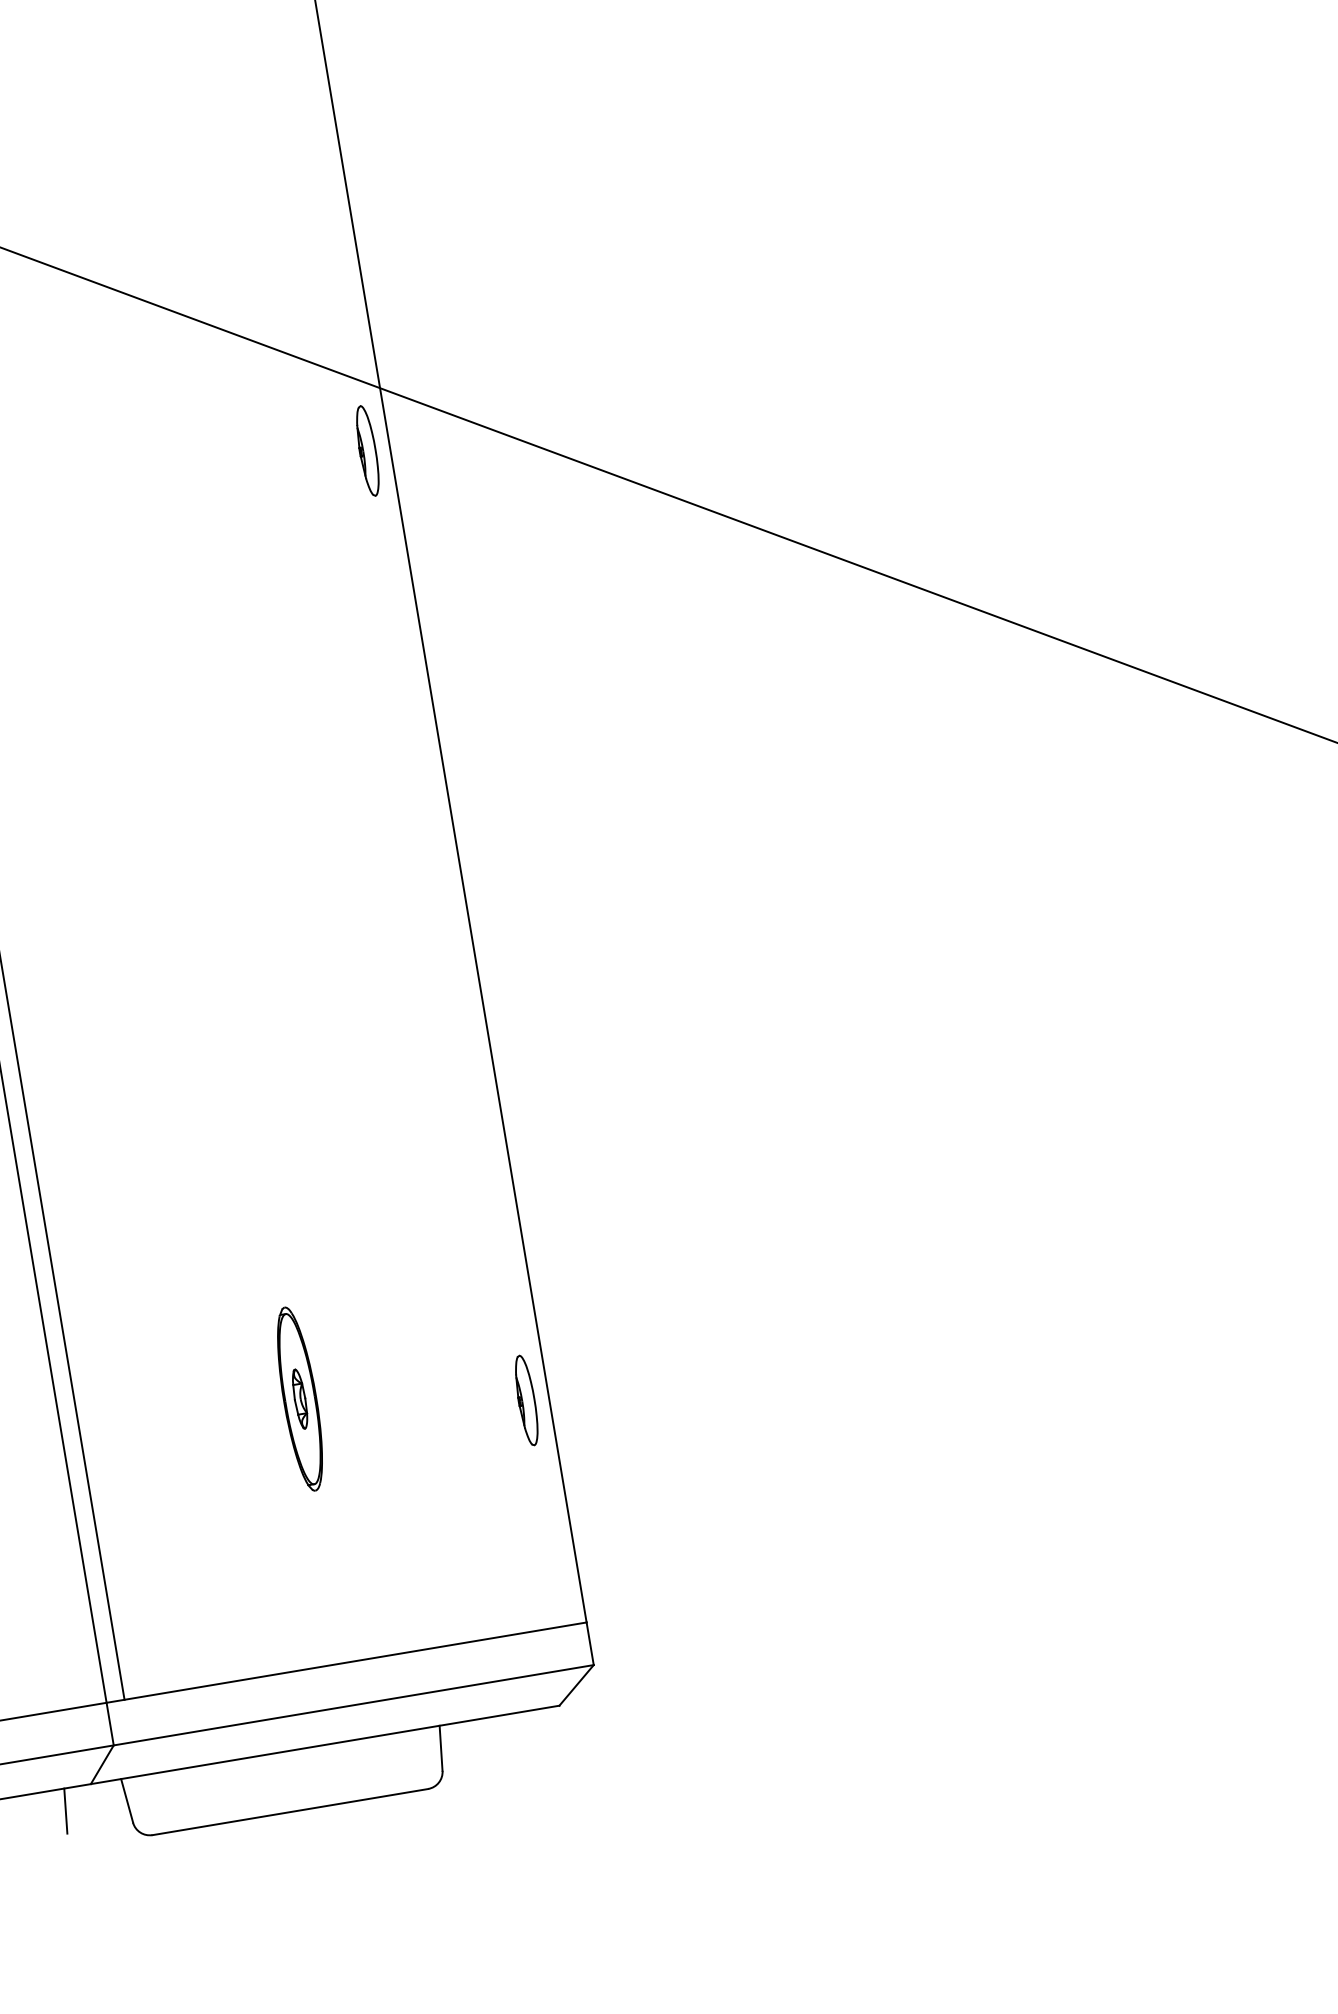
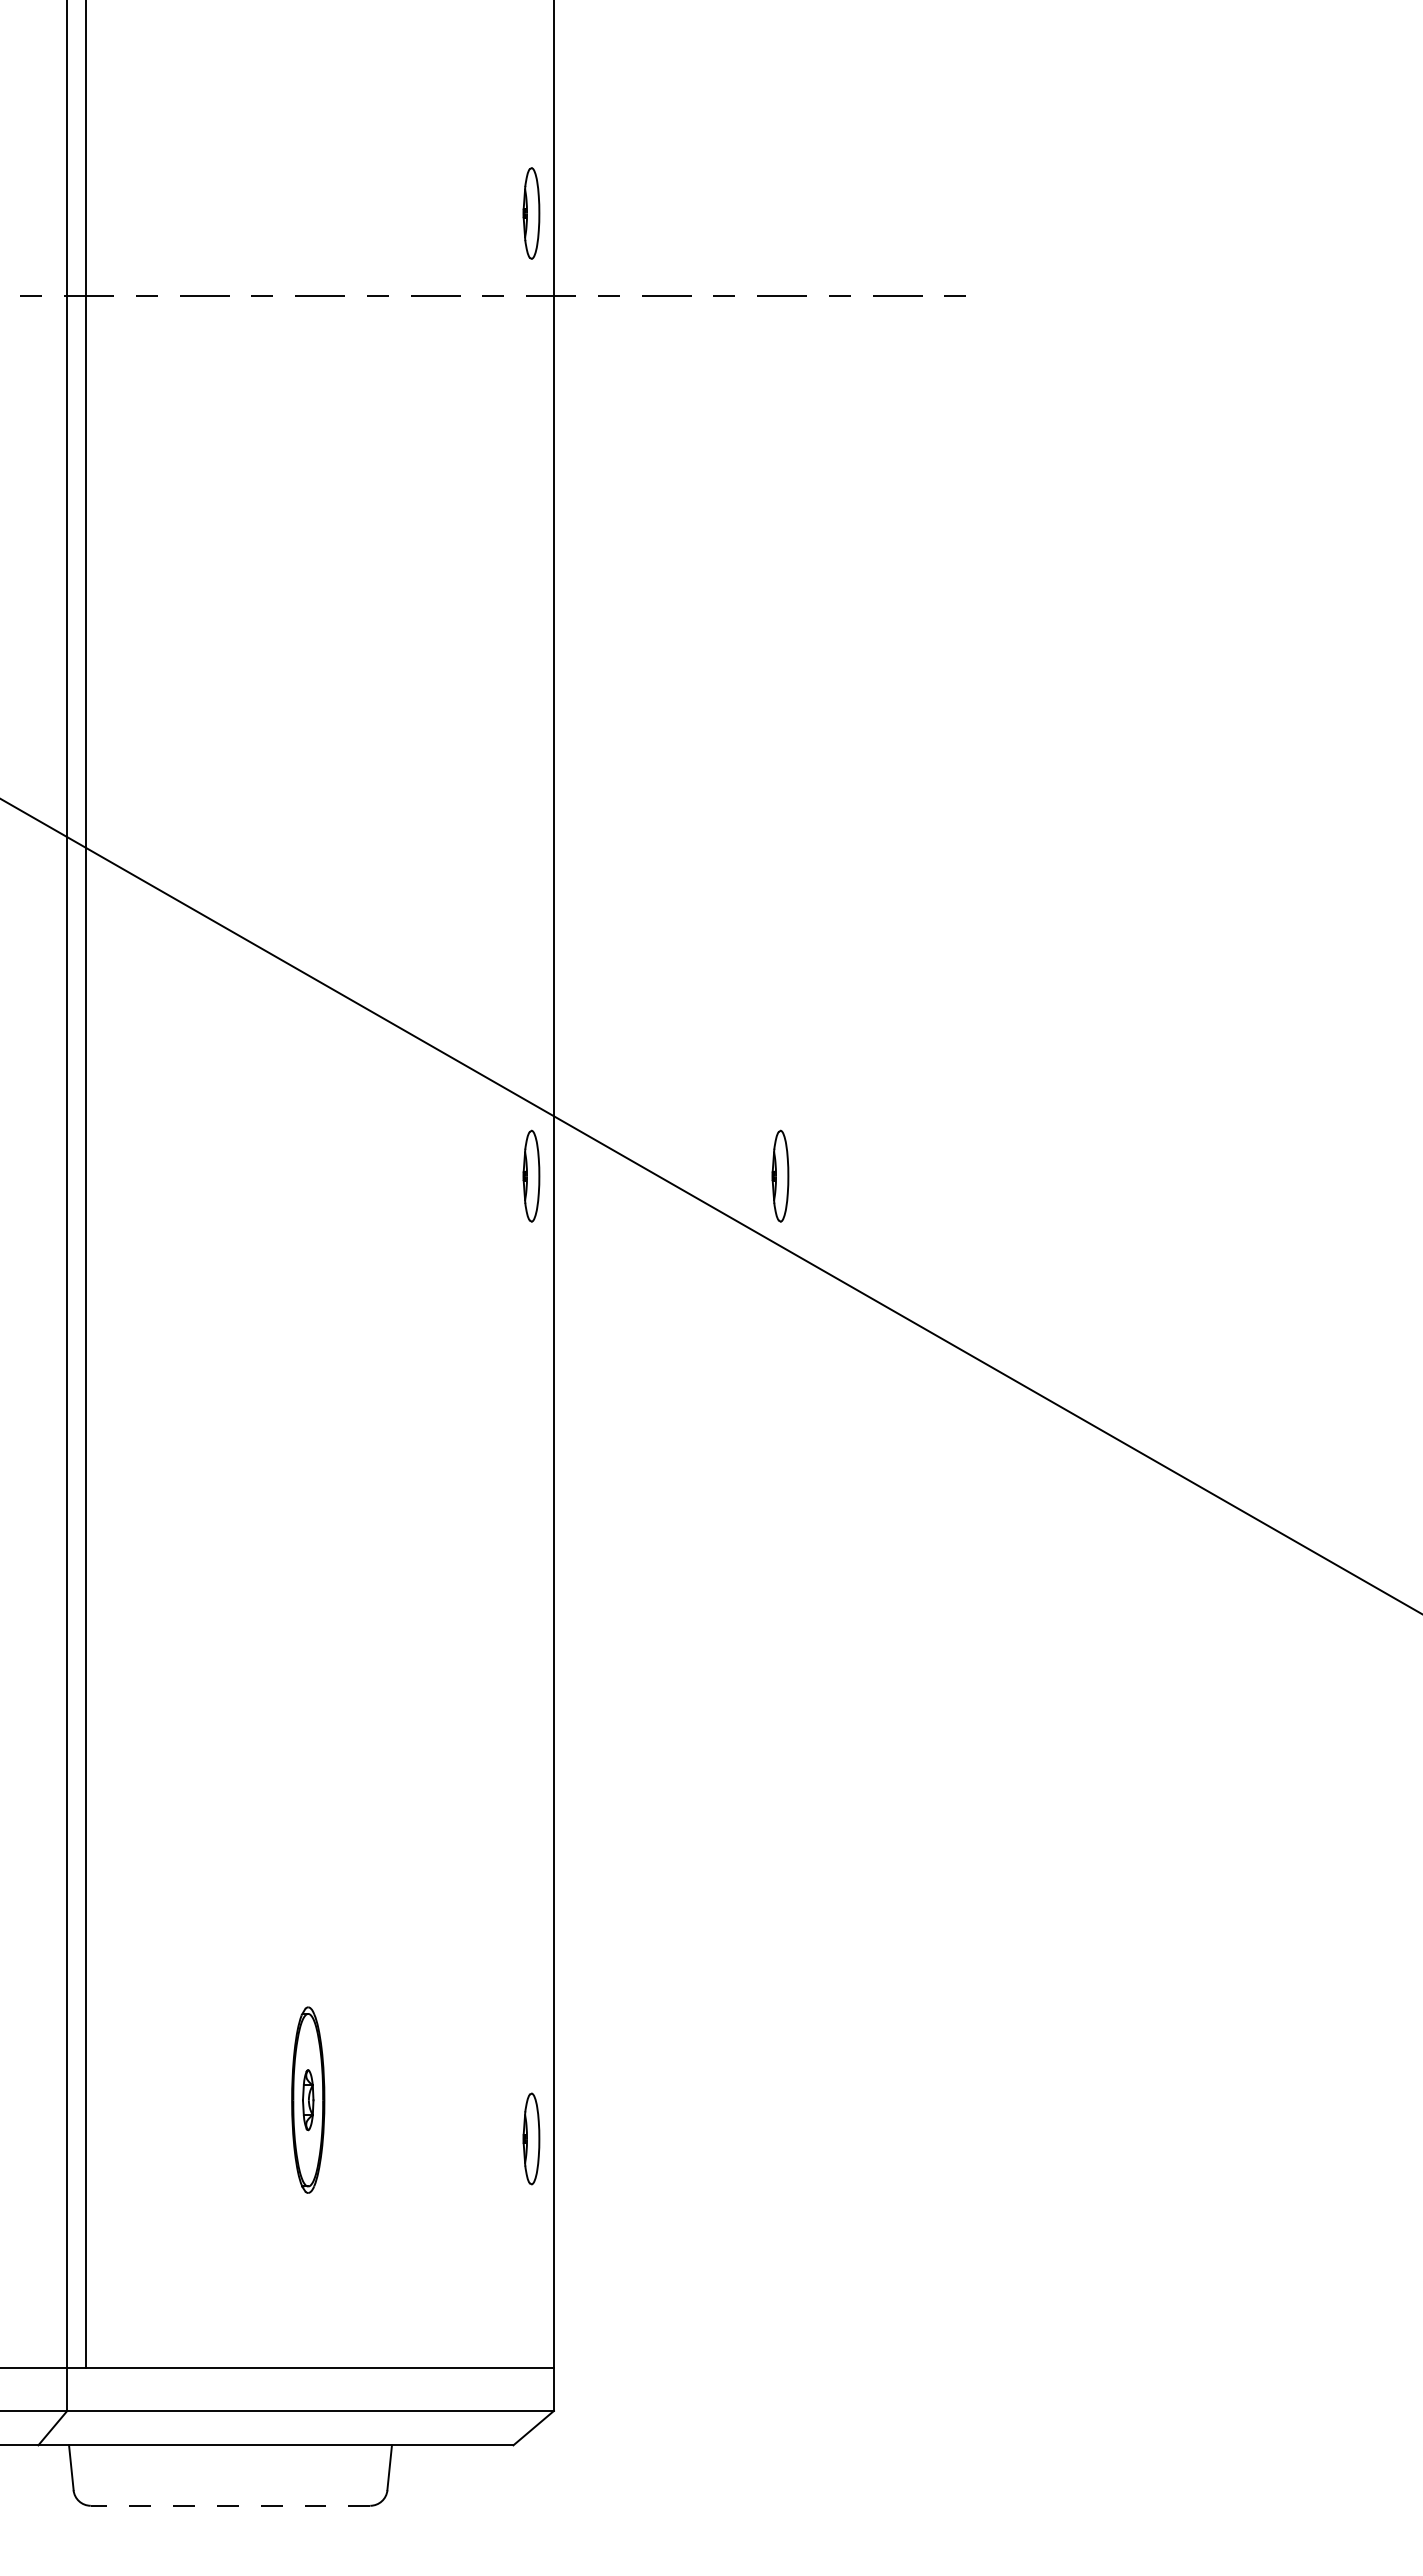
part: (613, 409) -> (780, 1175), added
line: (66, 1810) -> (9, 2467), removed
line: (290, 1811) -> (230, 2505), solid -> dashed

